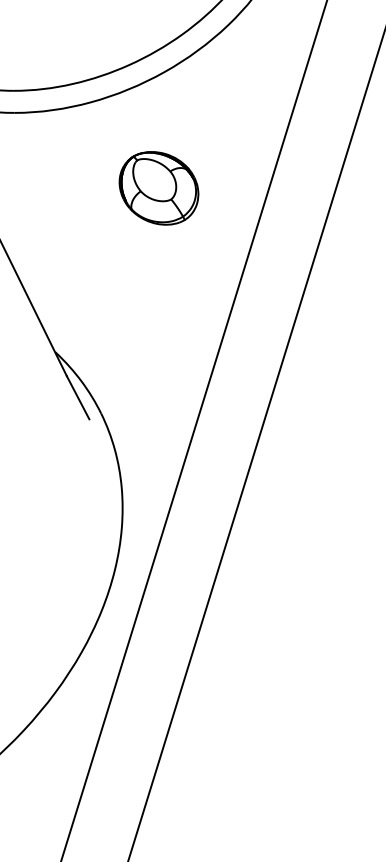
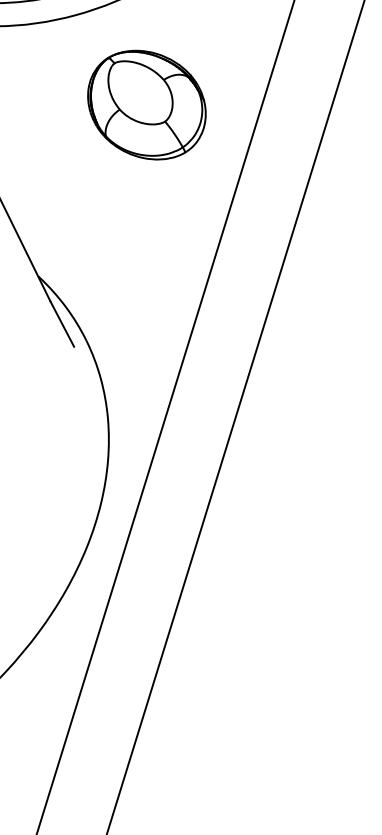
part: (158, 188) -> (146, 105), size x1.43

